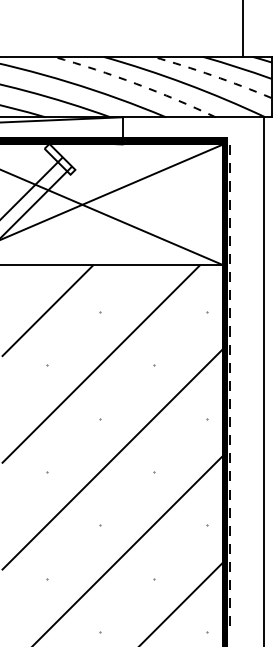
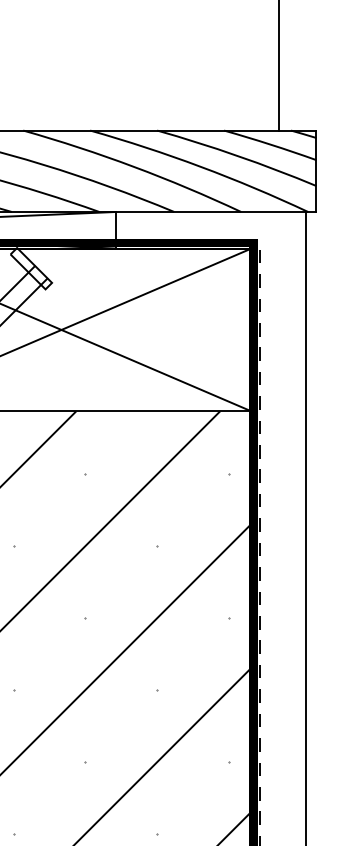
arc: (213, 75) -> (238, 155), dashed -> solid
arc: (136, 83) -> (134, 166), dashed -> solid

